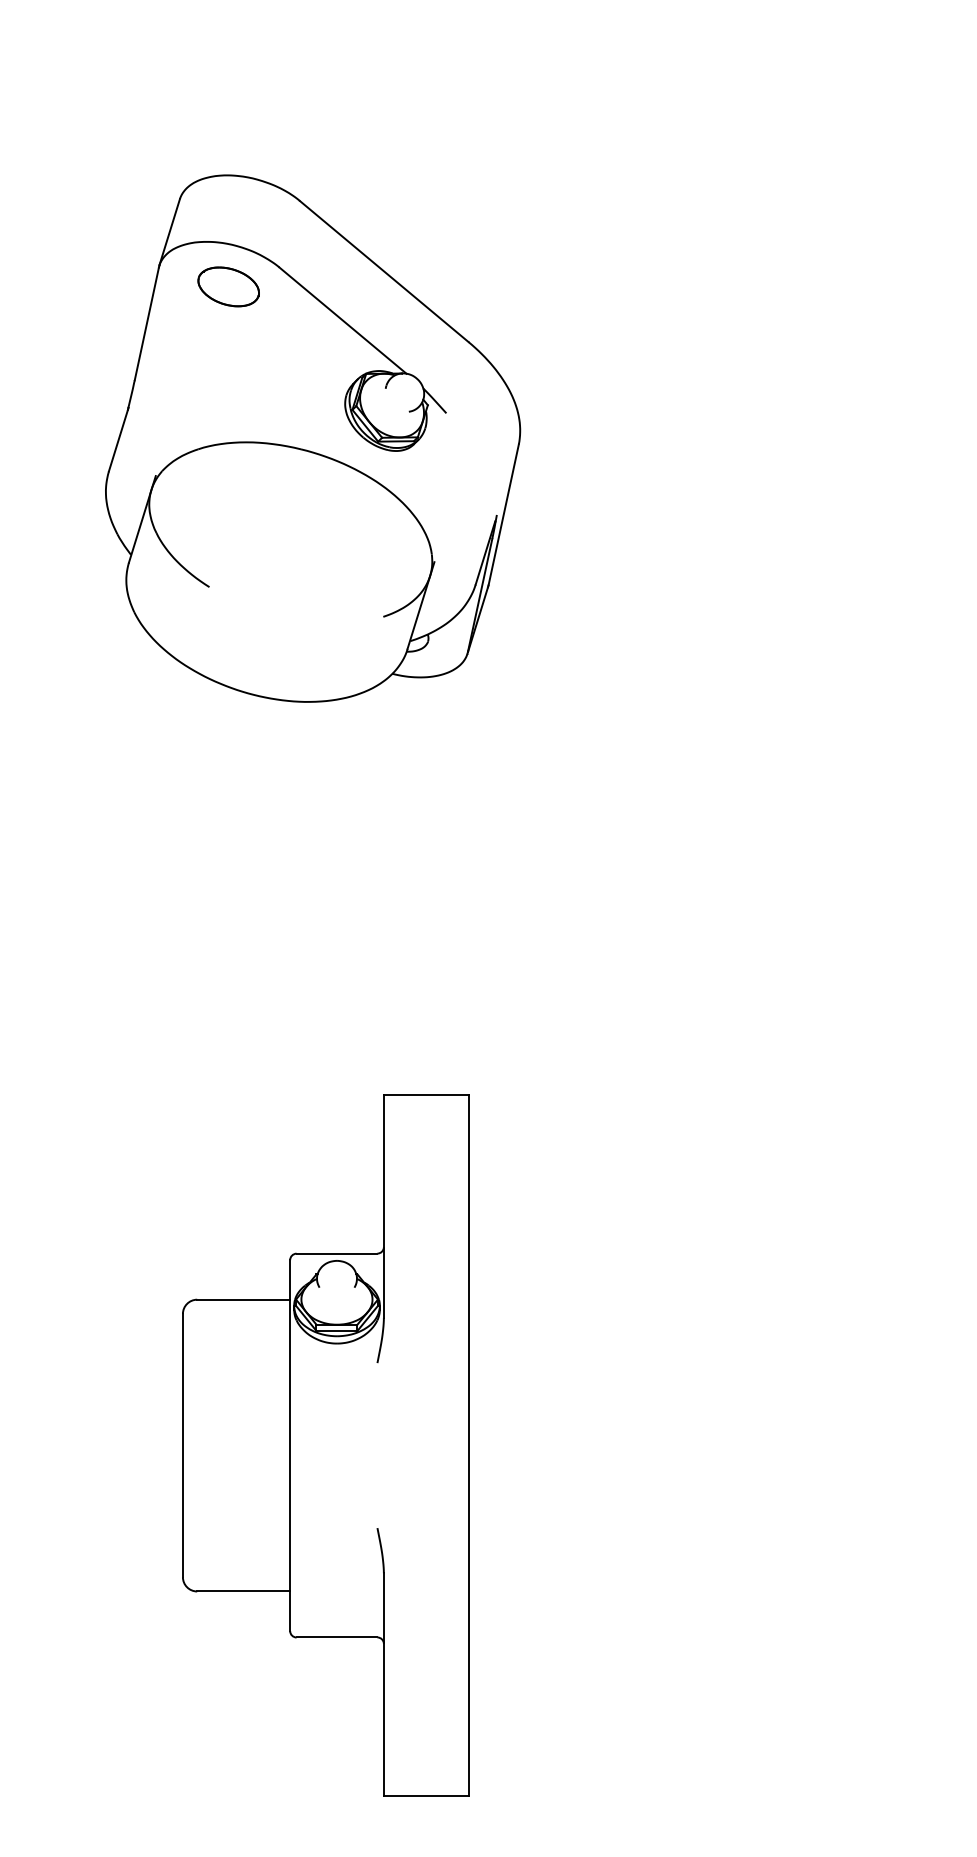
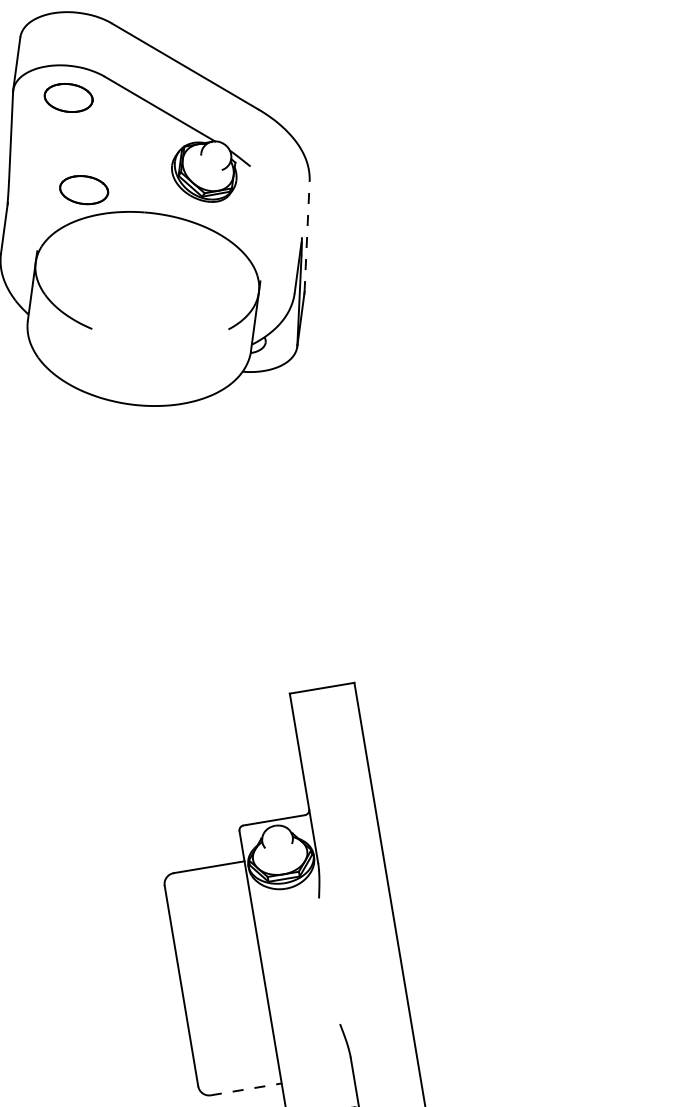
part: (228, 407) -> (83, 189), added
line: (503, 514) -> (306, 236), solid -> dashed
line: (244, 1591) -> (246, 1089), solid -> dashed

